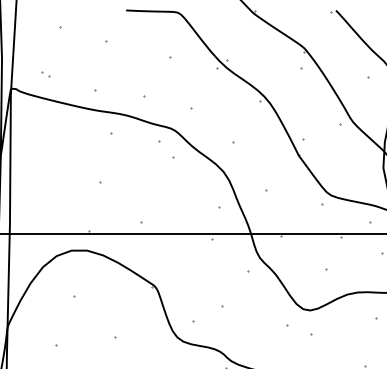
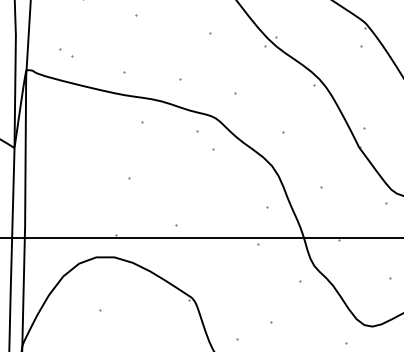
part: (45, 74) -> (66, 53), size x1.6

